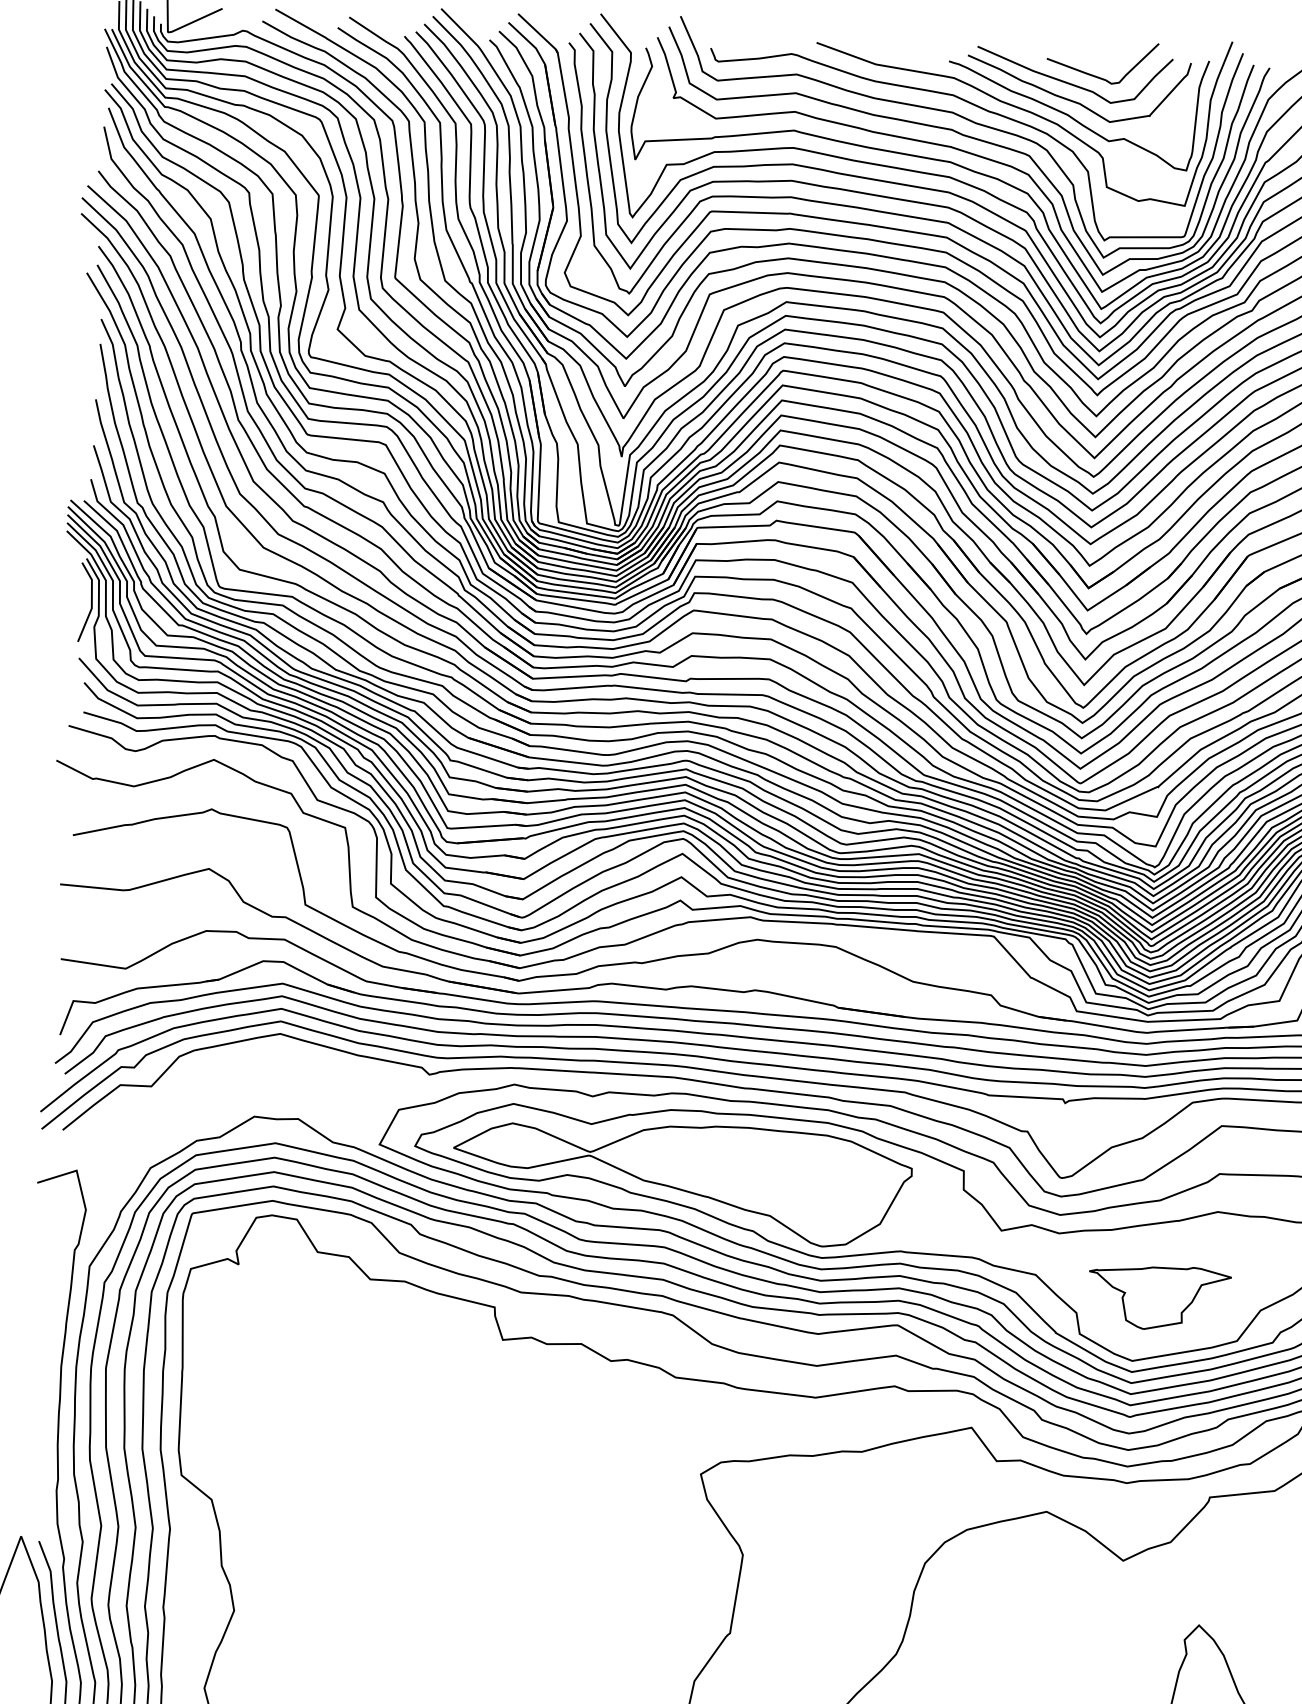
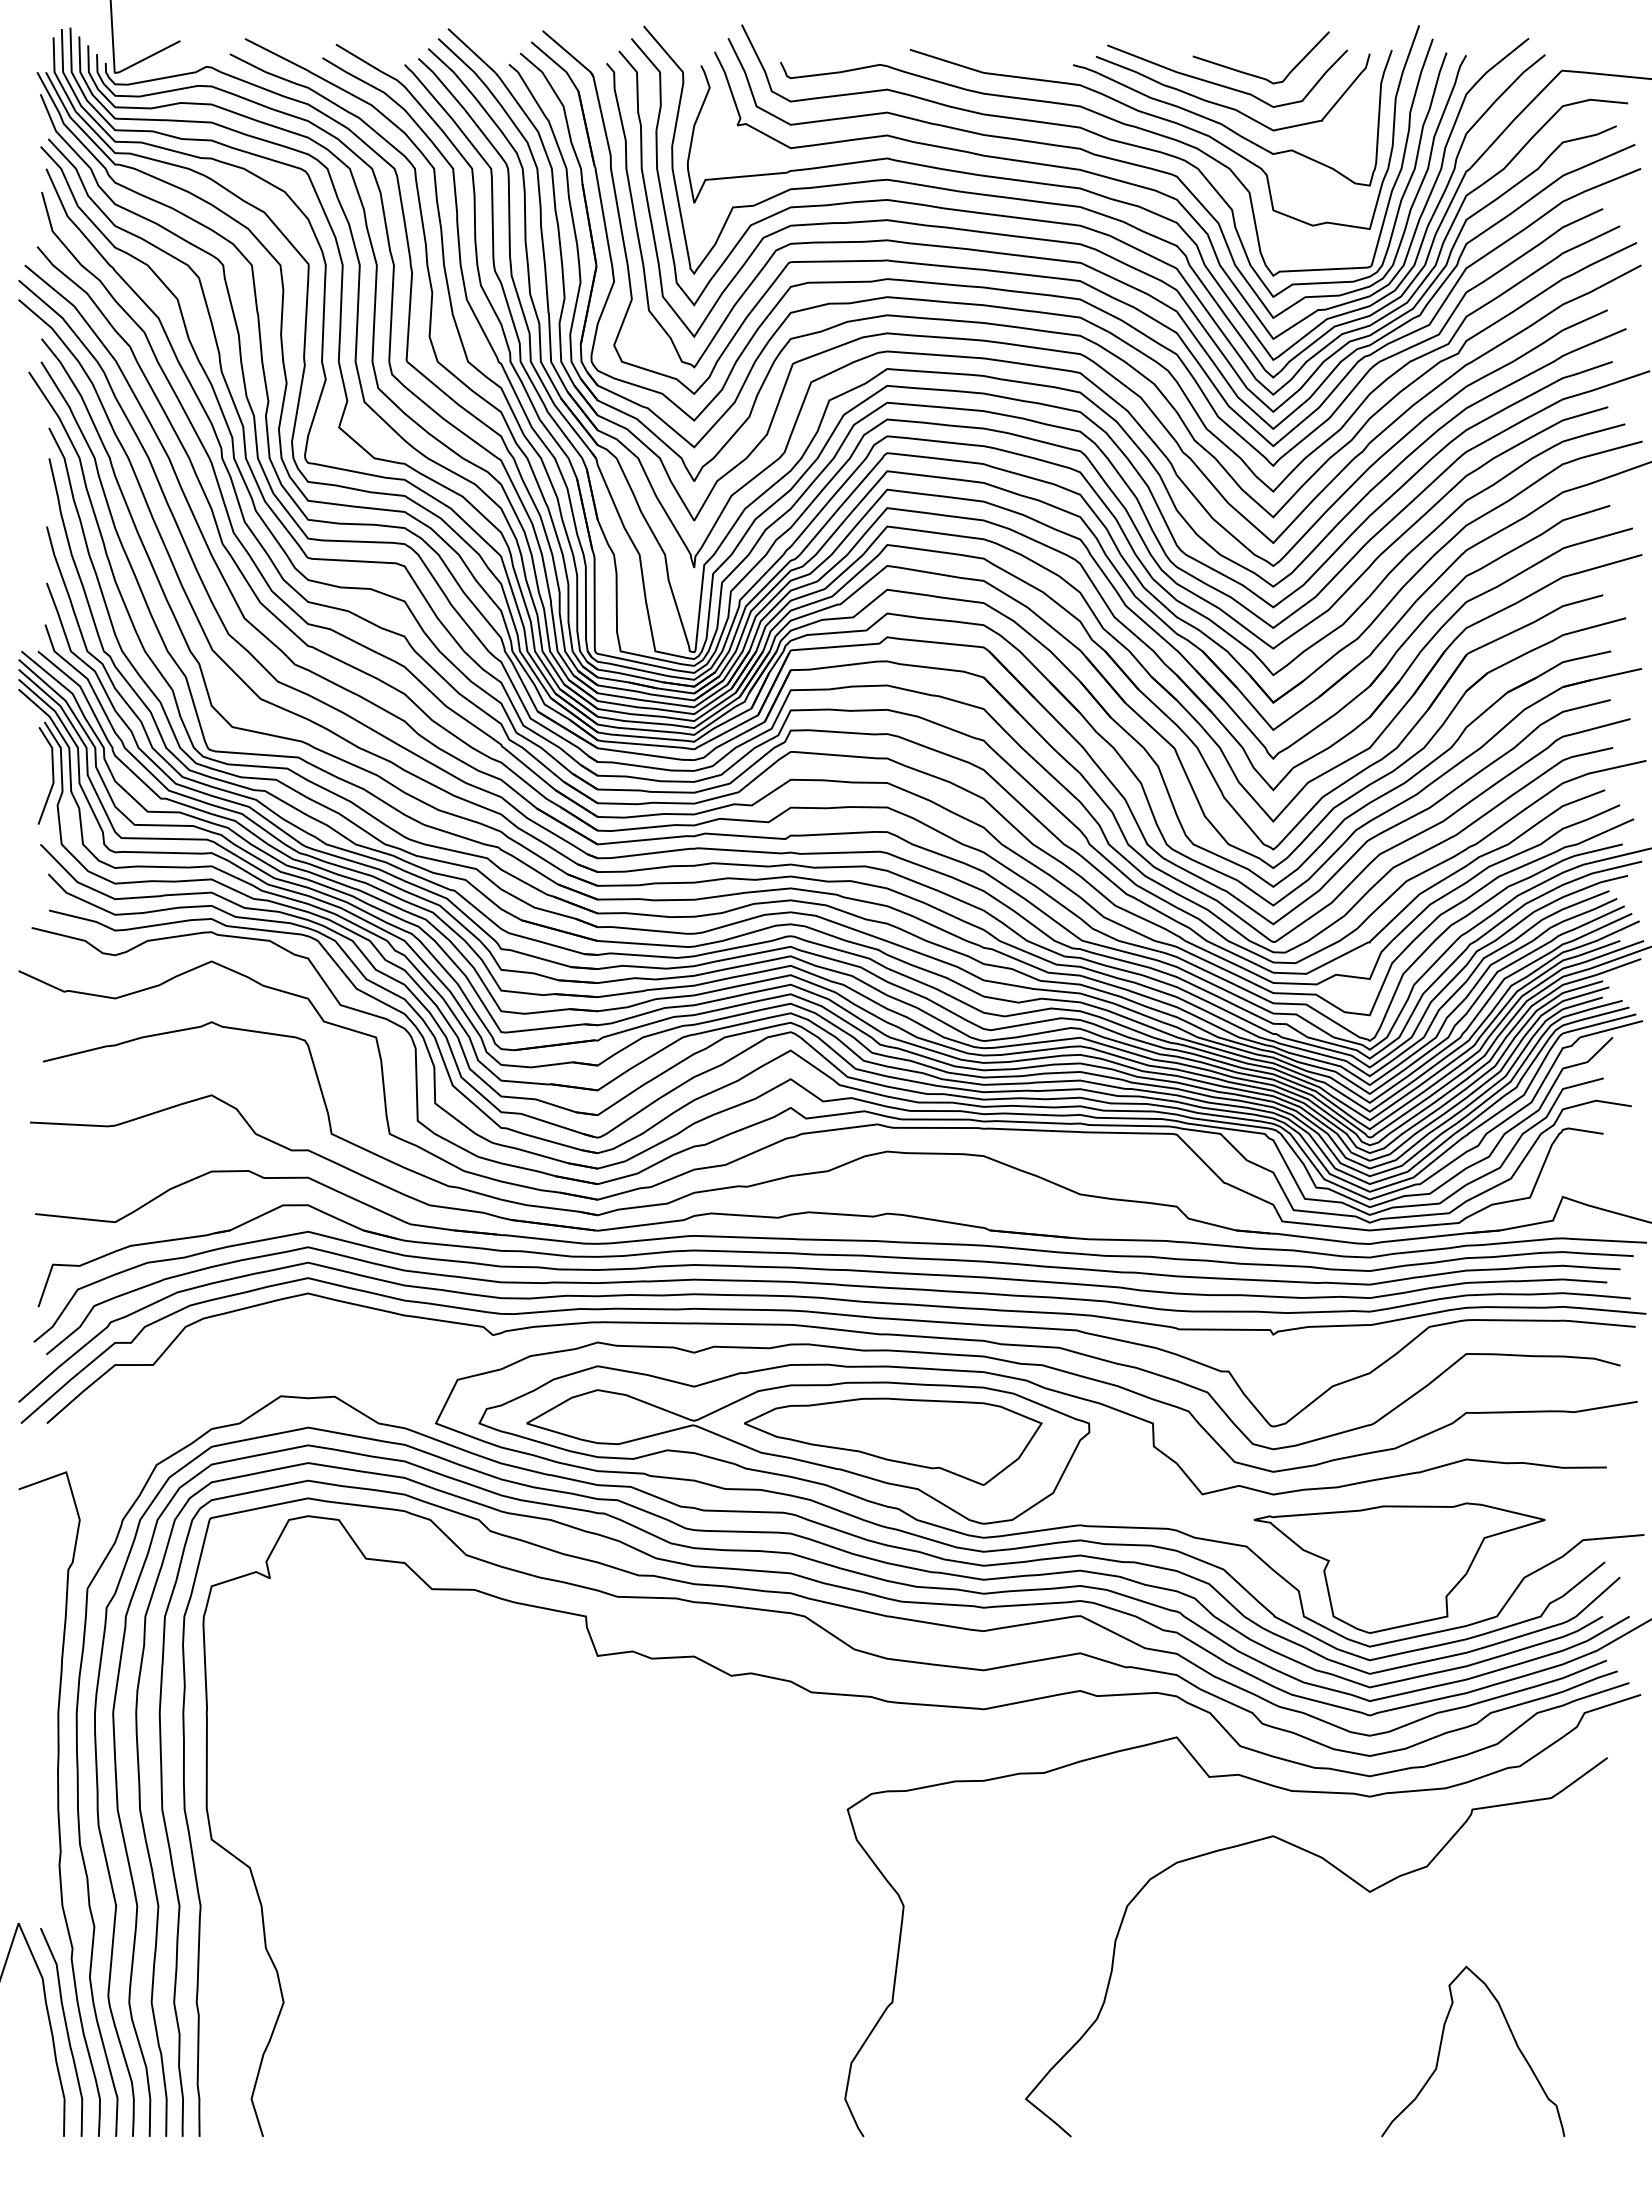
part: (751, 1176) -> (893, 1441), added
part: (1159, 1297) -> (1399, 1567), size x1.67

